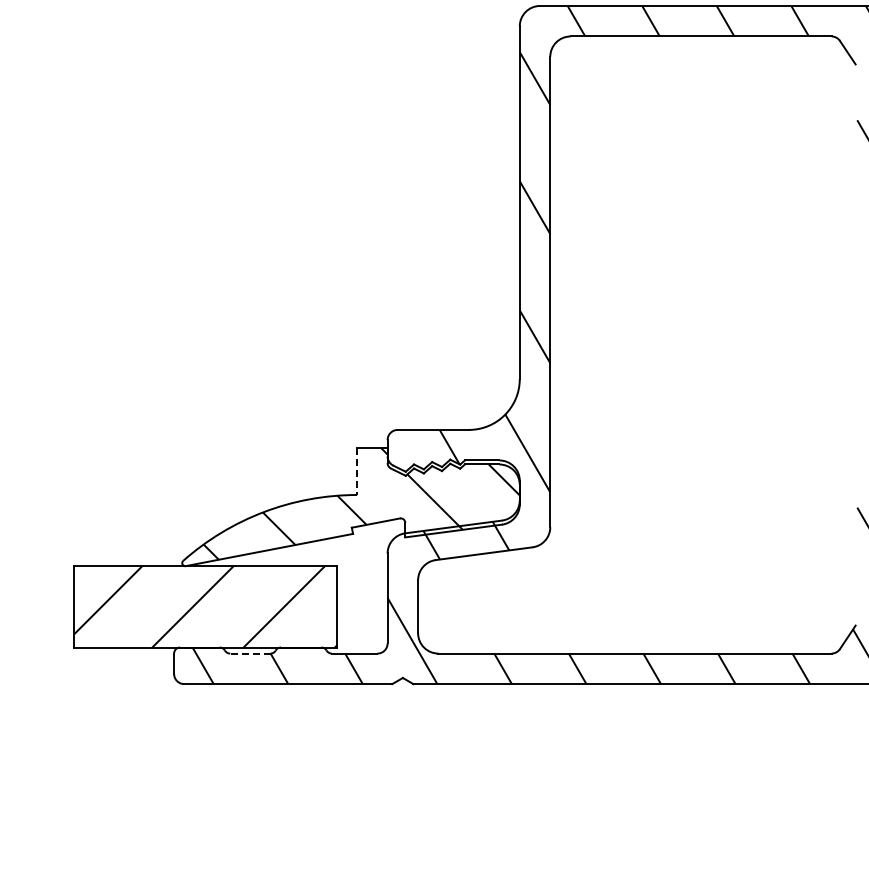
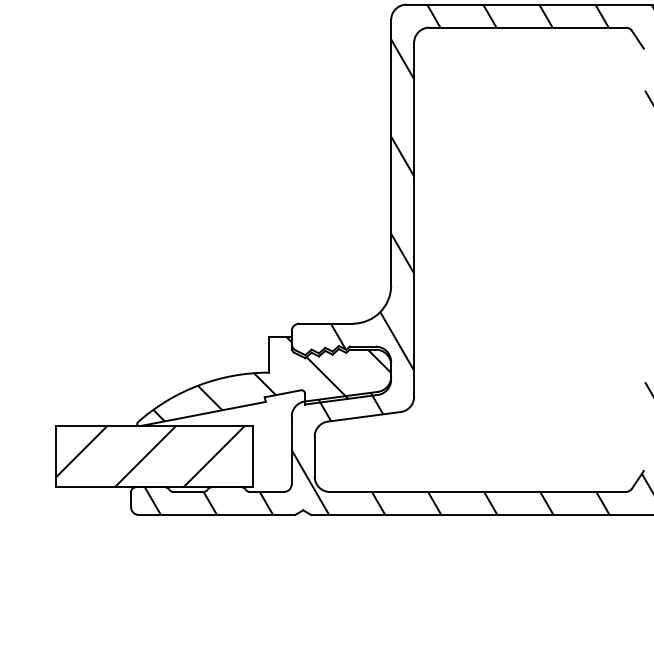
line: (357, 472) -> (269, 355), dashed -> solid
line: (249, 653) -> (187, 491), dashed -> solid

